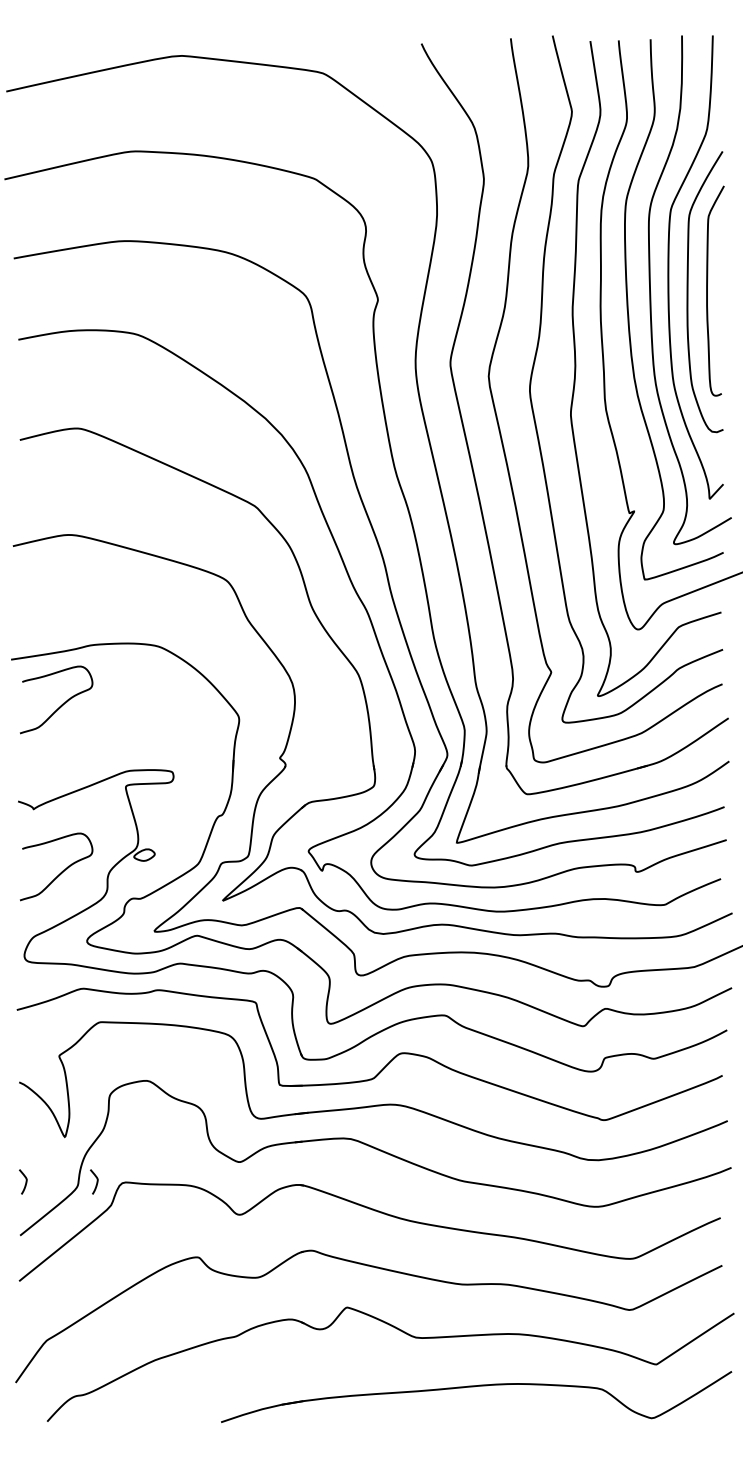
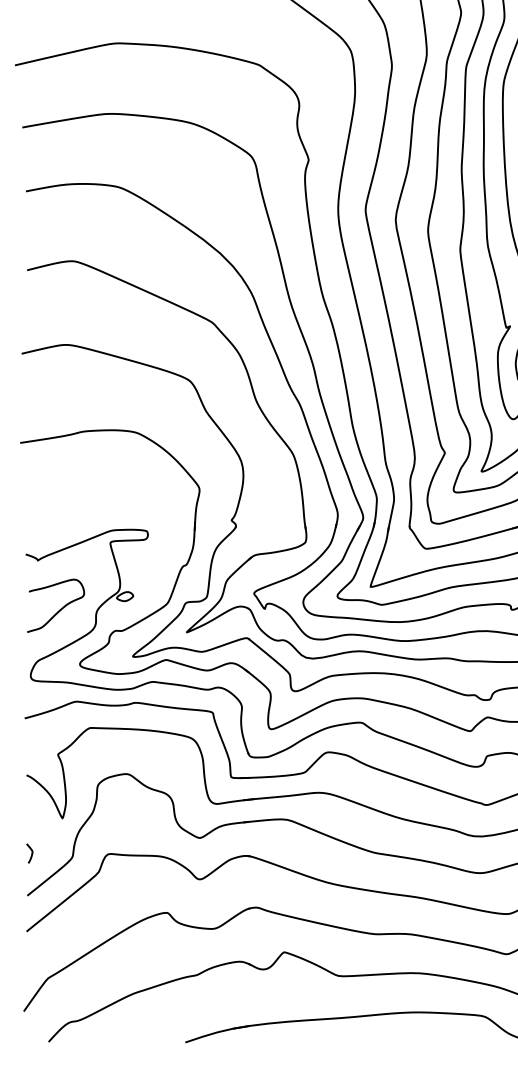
curve: (61, 704) -> (59, 478), removed
curve: (96, 1181) -> (87, 853), removed

